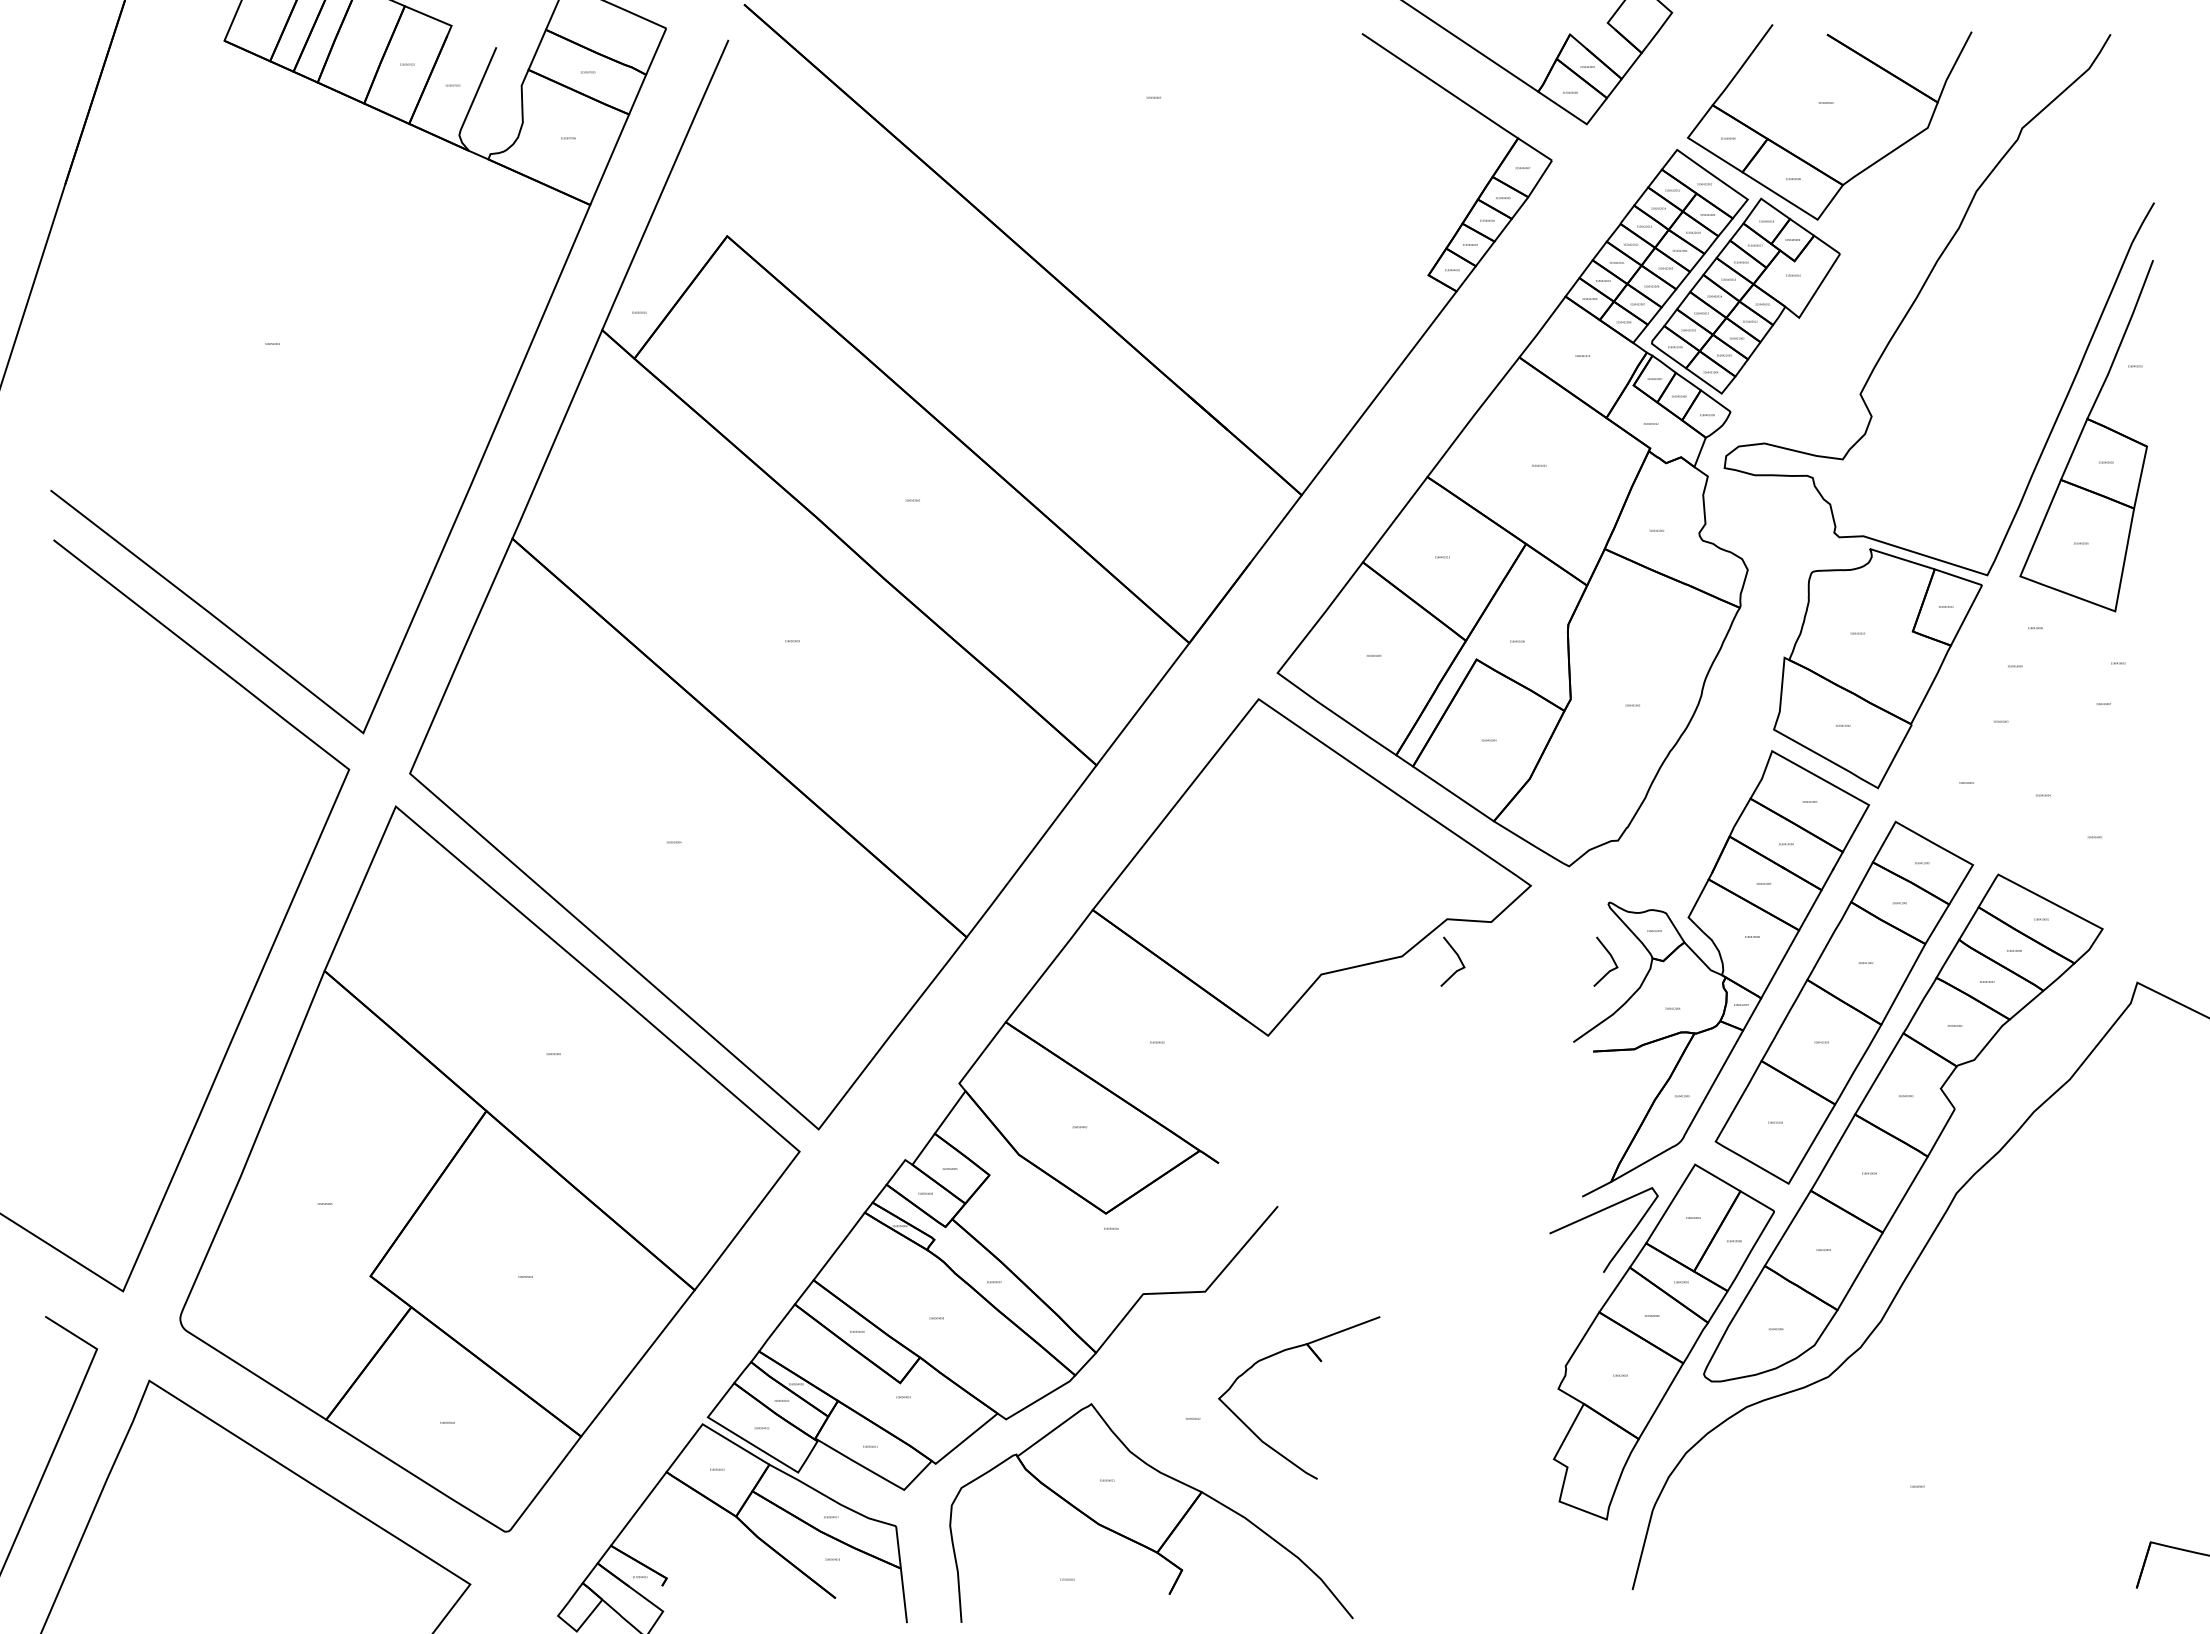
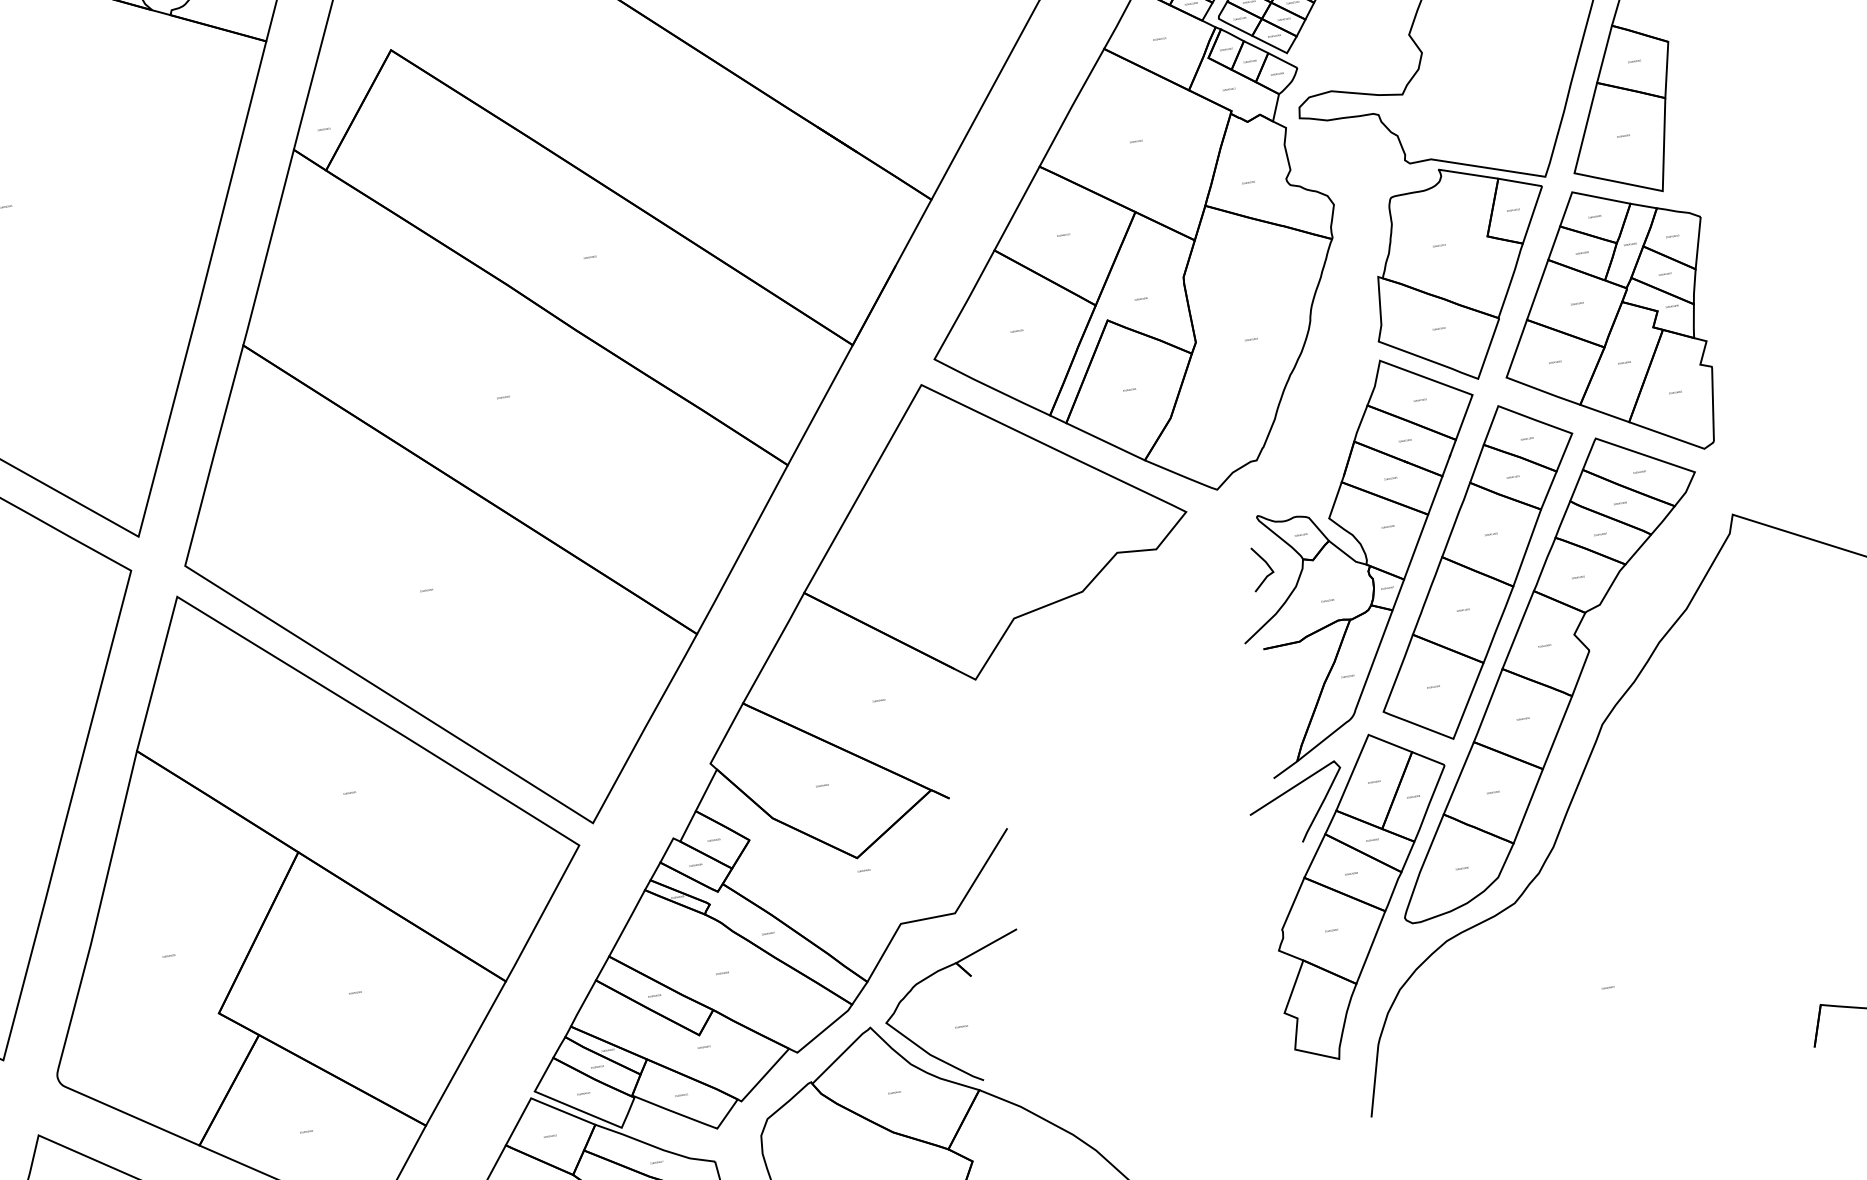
part: (2030, 750) -> (1607, 325), added
curve: (1458, 958) -> (1132, 585), removed
part: (1320, 1361) -> (970, 976), moved

